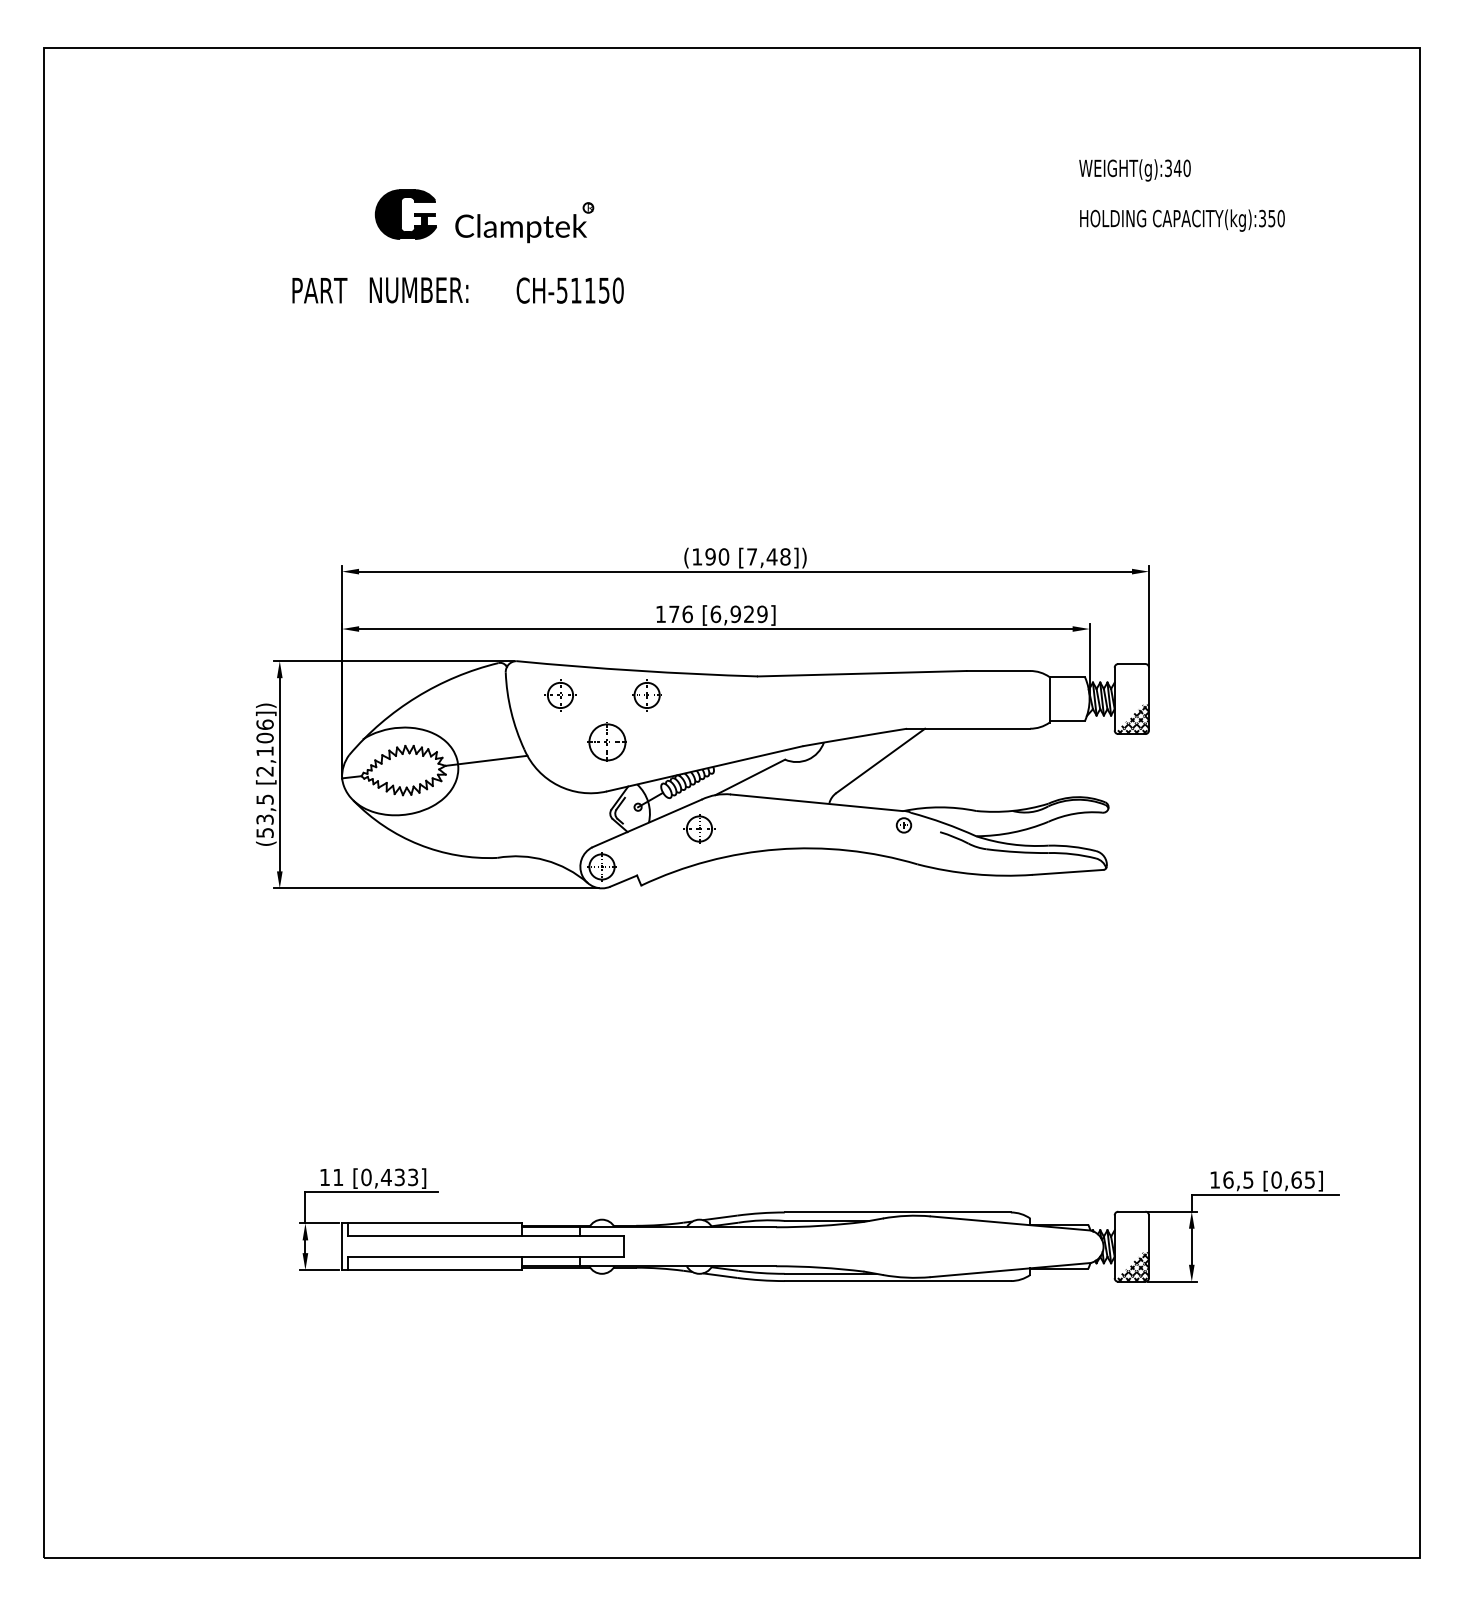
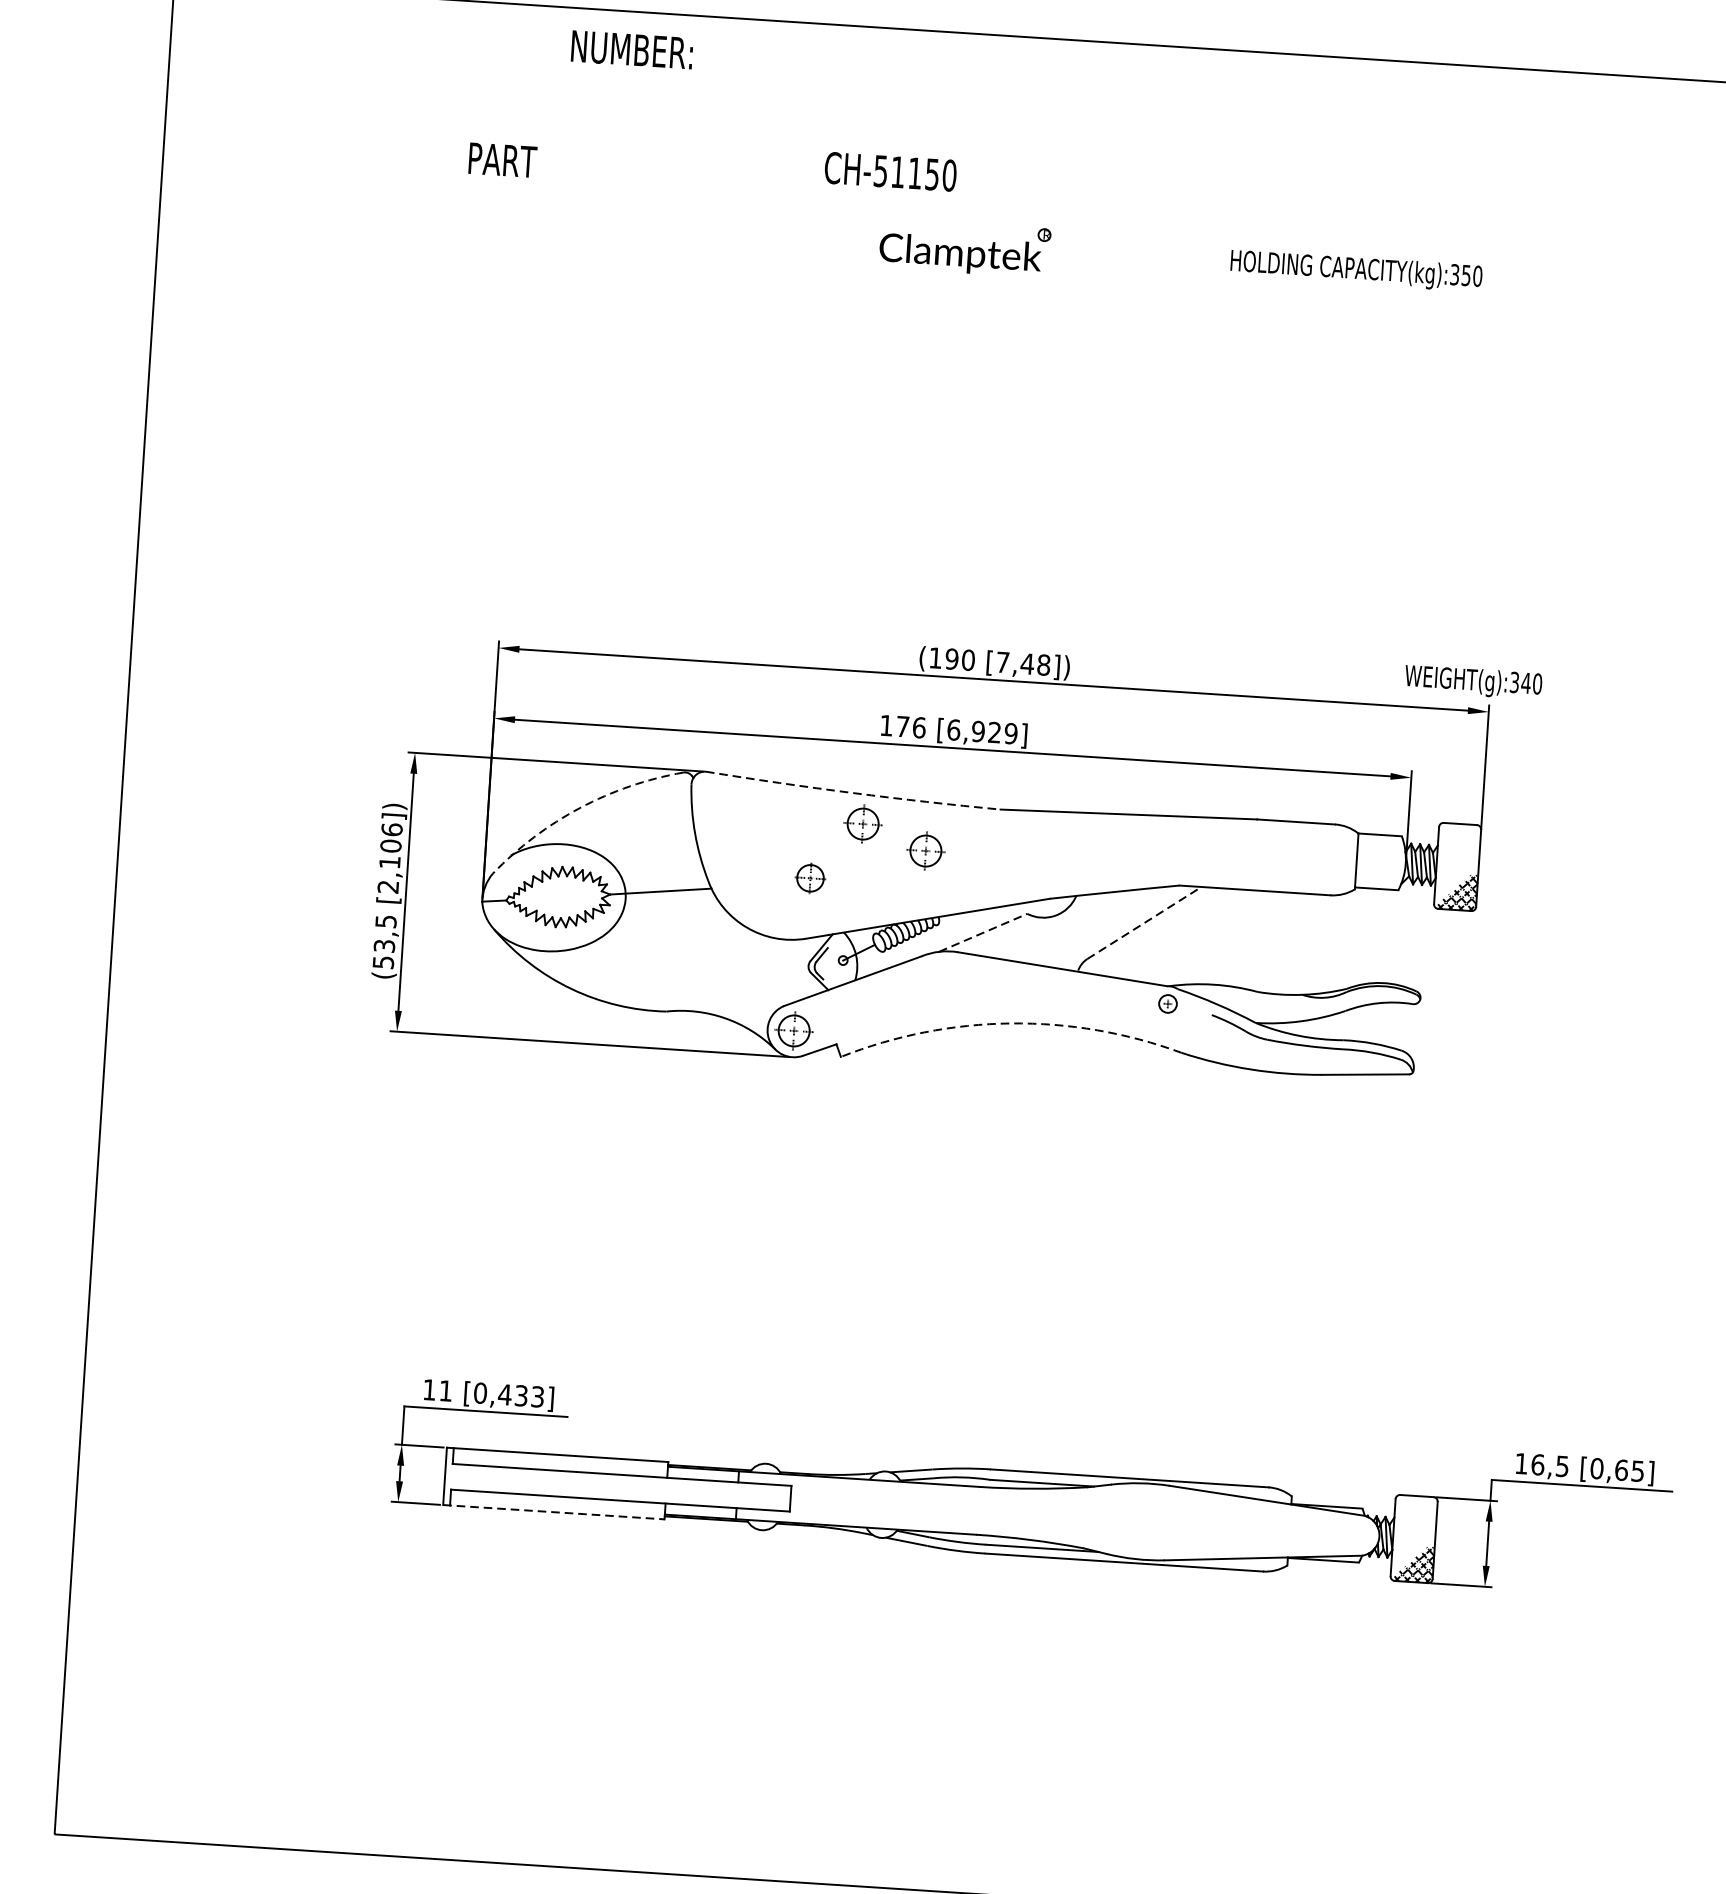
text: (1134, 170) -> (1472, 682), moved
part: (405, 214) -> (604, 214), removed
text: (1182, 220) -> (1356, 270), moved
part: (524, 222) -> (964, 247), moved
text: (319, 290) -> (502, 160), moved
text: (418, 290) -> (631, 50), moved
text: (569, 290) -> (889, 171), moved
arc: (637, 670) -> (853, 792), solid -> dashed
part: (560, 695) -> (756, 817), removed
arc: (416, 697) -> (579, 808), solid -> dashed
part: (606, 741) -> (809, 877), size x0.6
line: (880, 760) -> (1144, 922), solid -> dashed
line: (750, 777) -> (983, 932), solid -> dashed
part: (699, 828) -> (925, 850), moved
arc: (777, 849) -> (1010, 1023), solid -> dashed
line: (432, 1270) -> (554, 1512), solid -> dashed

